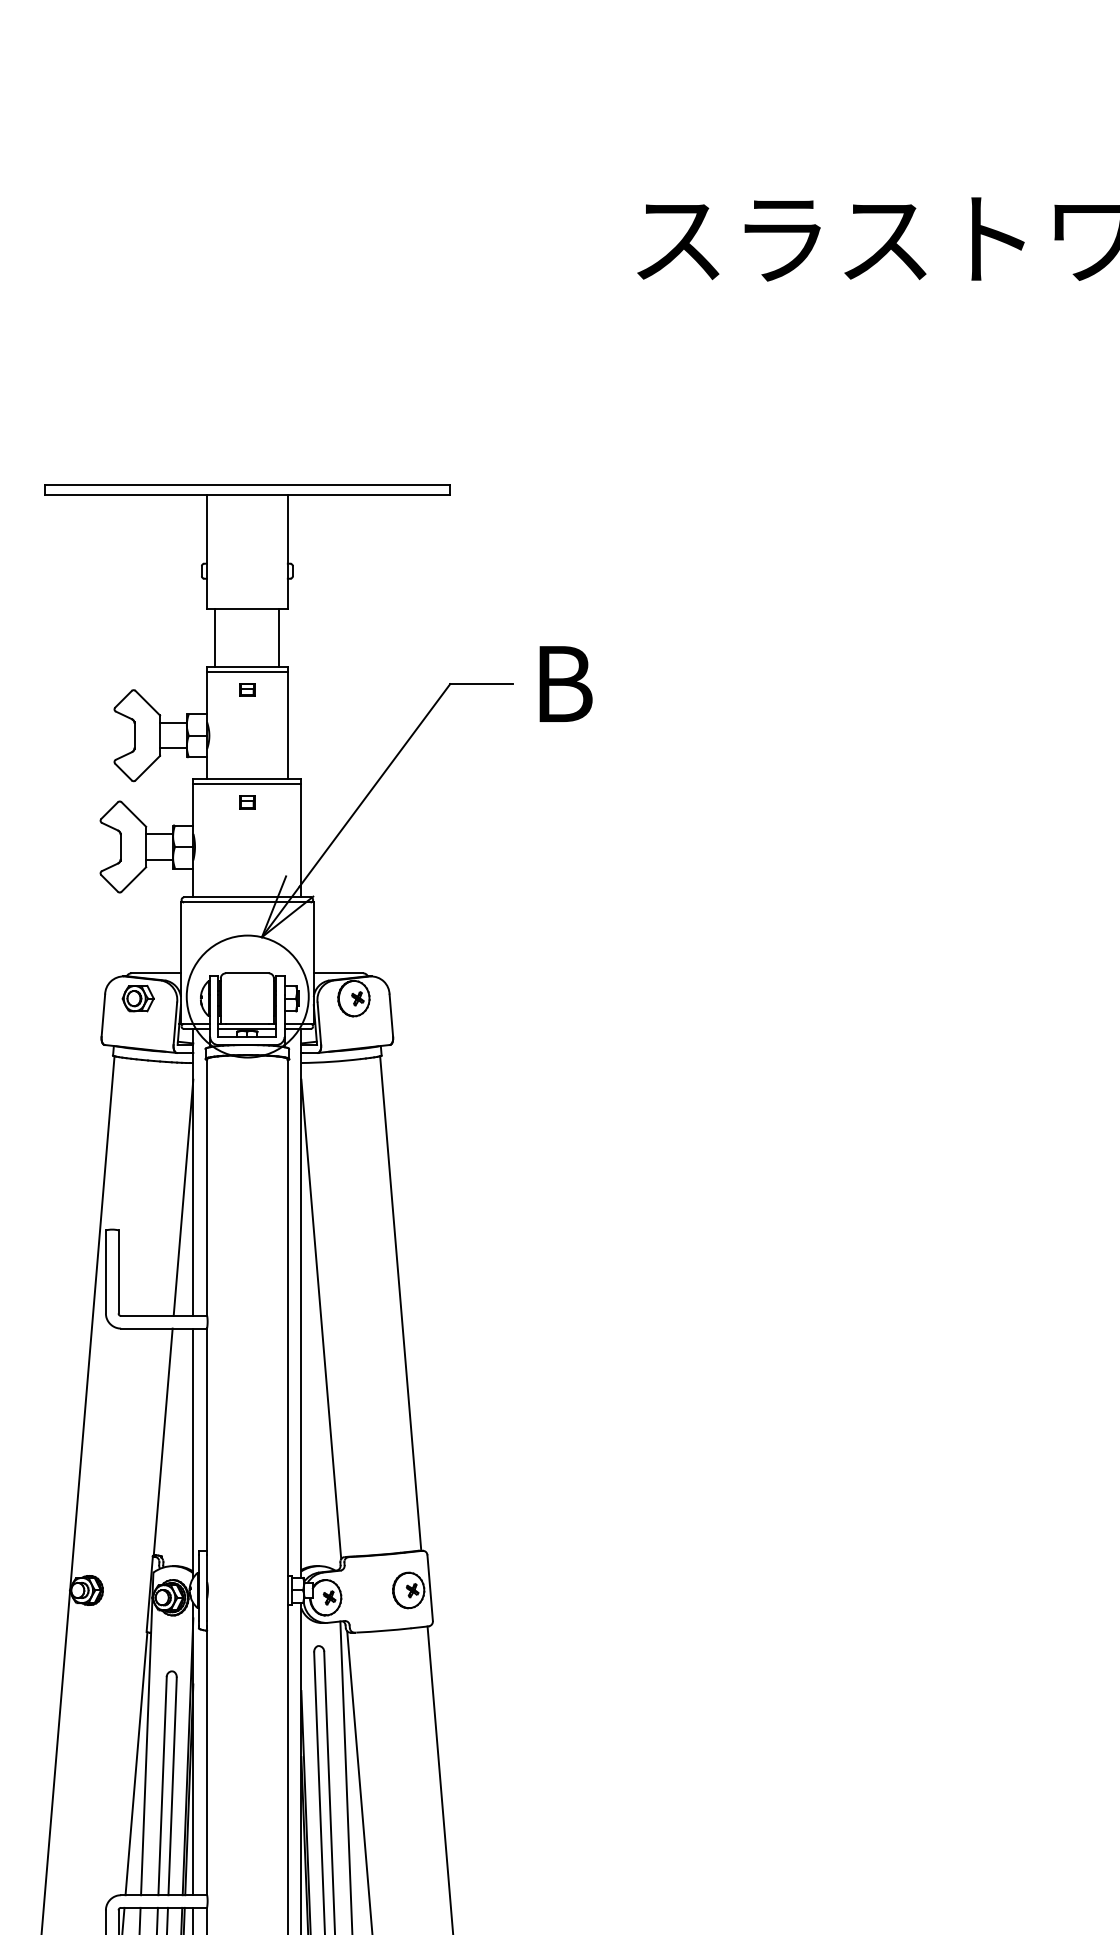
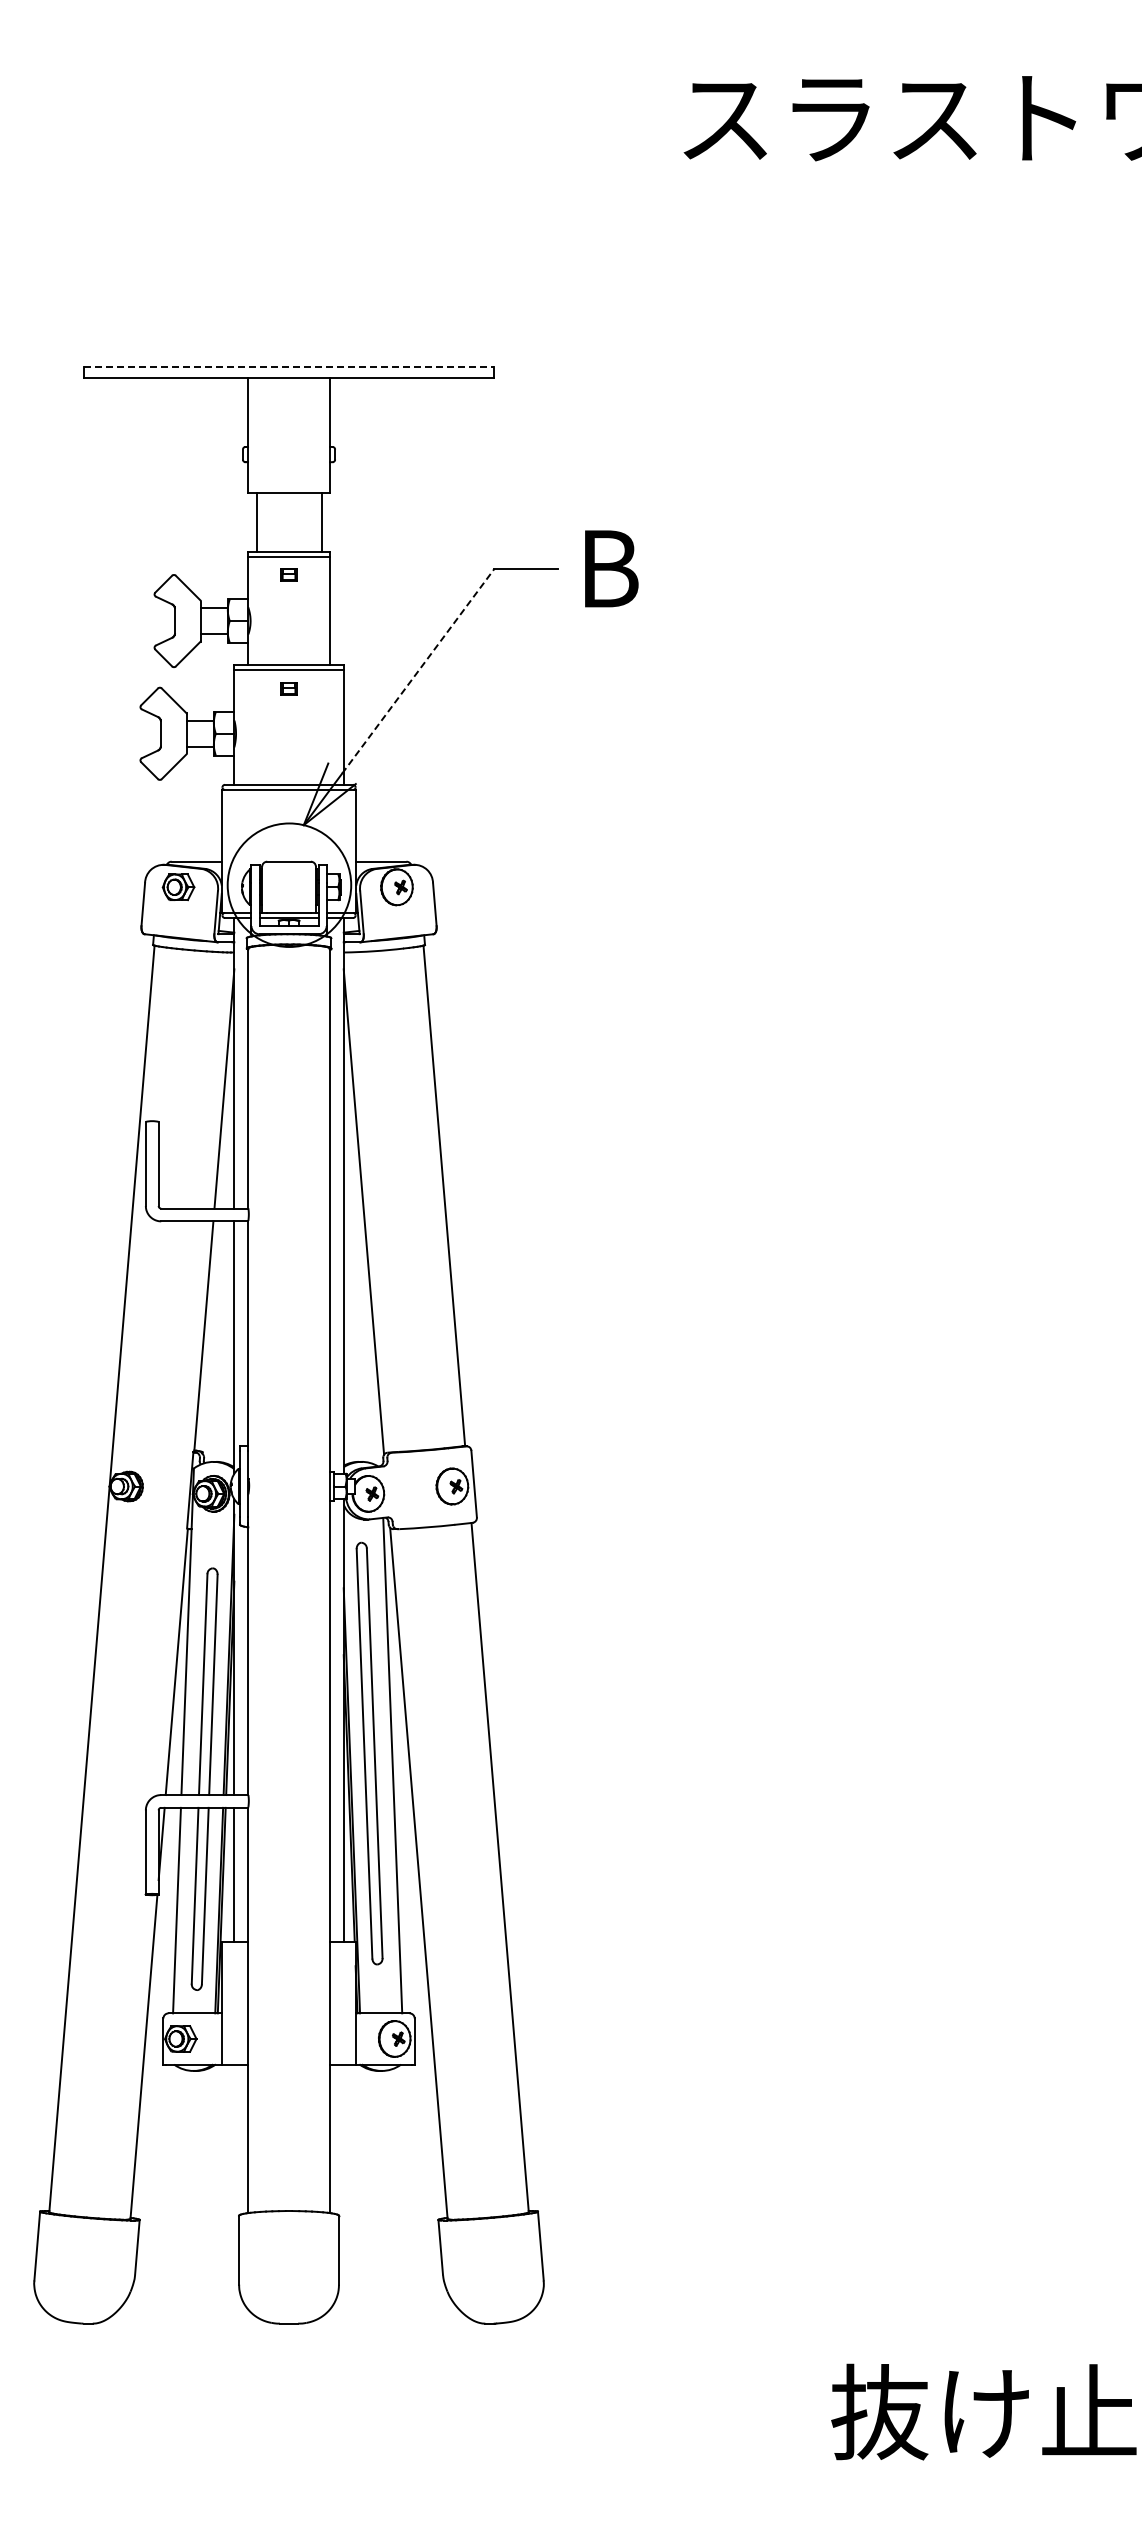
line: (247, 485) -> (289, 367), solid -> dashed
line: (375, 785) -> (418, 671), solid -> dashed

